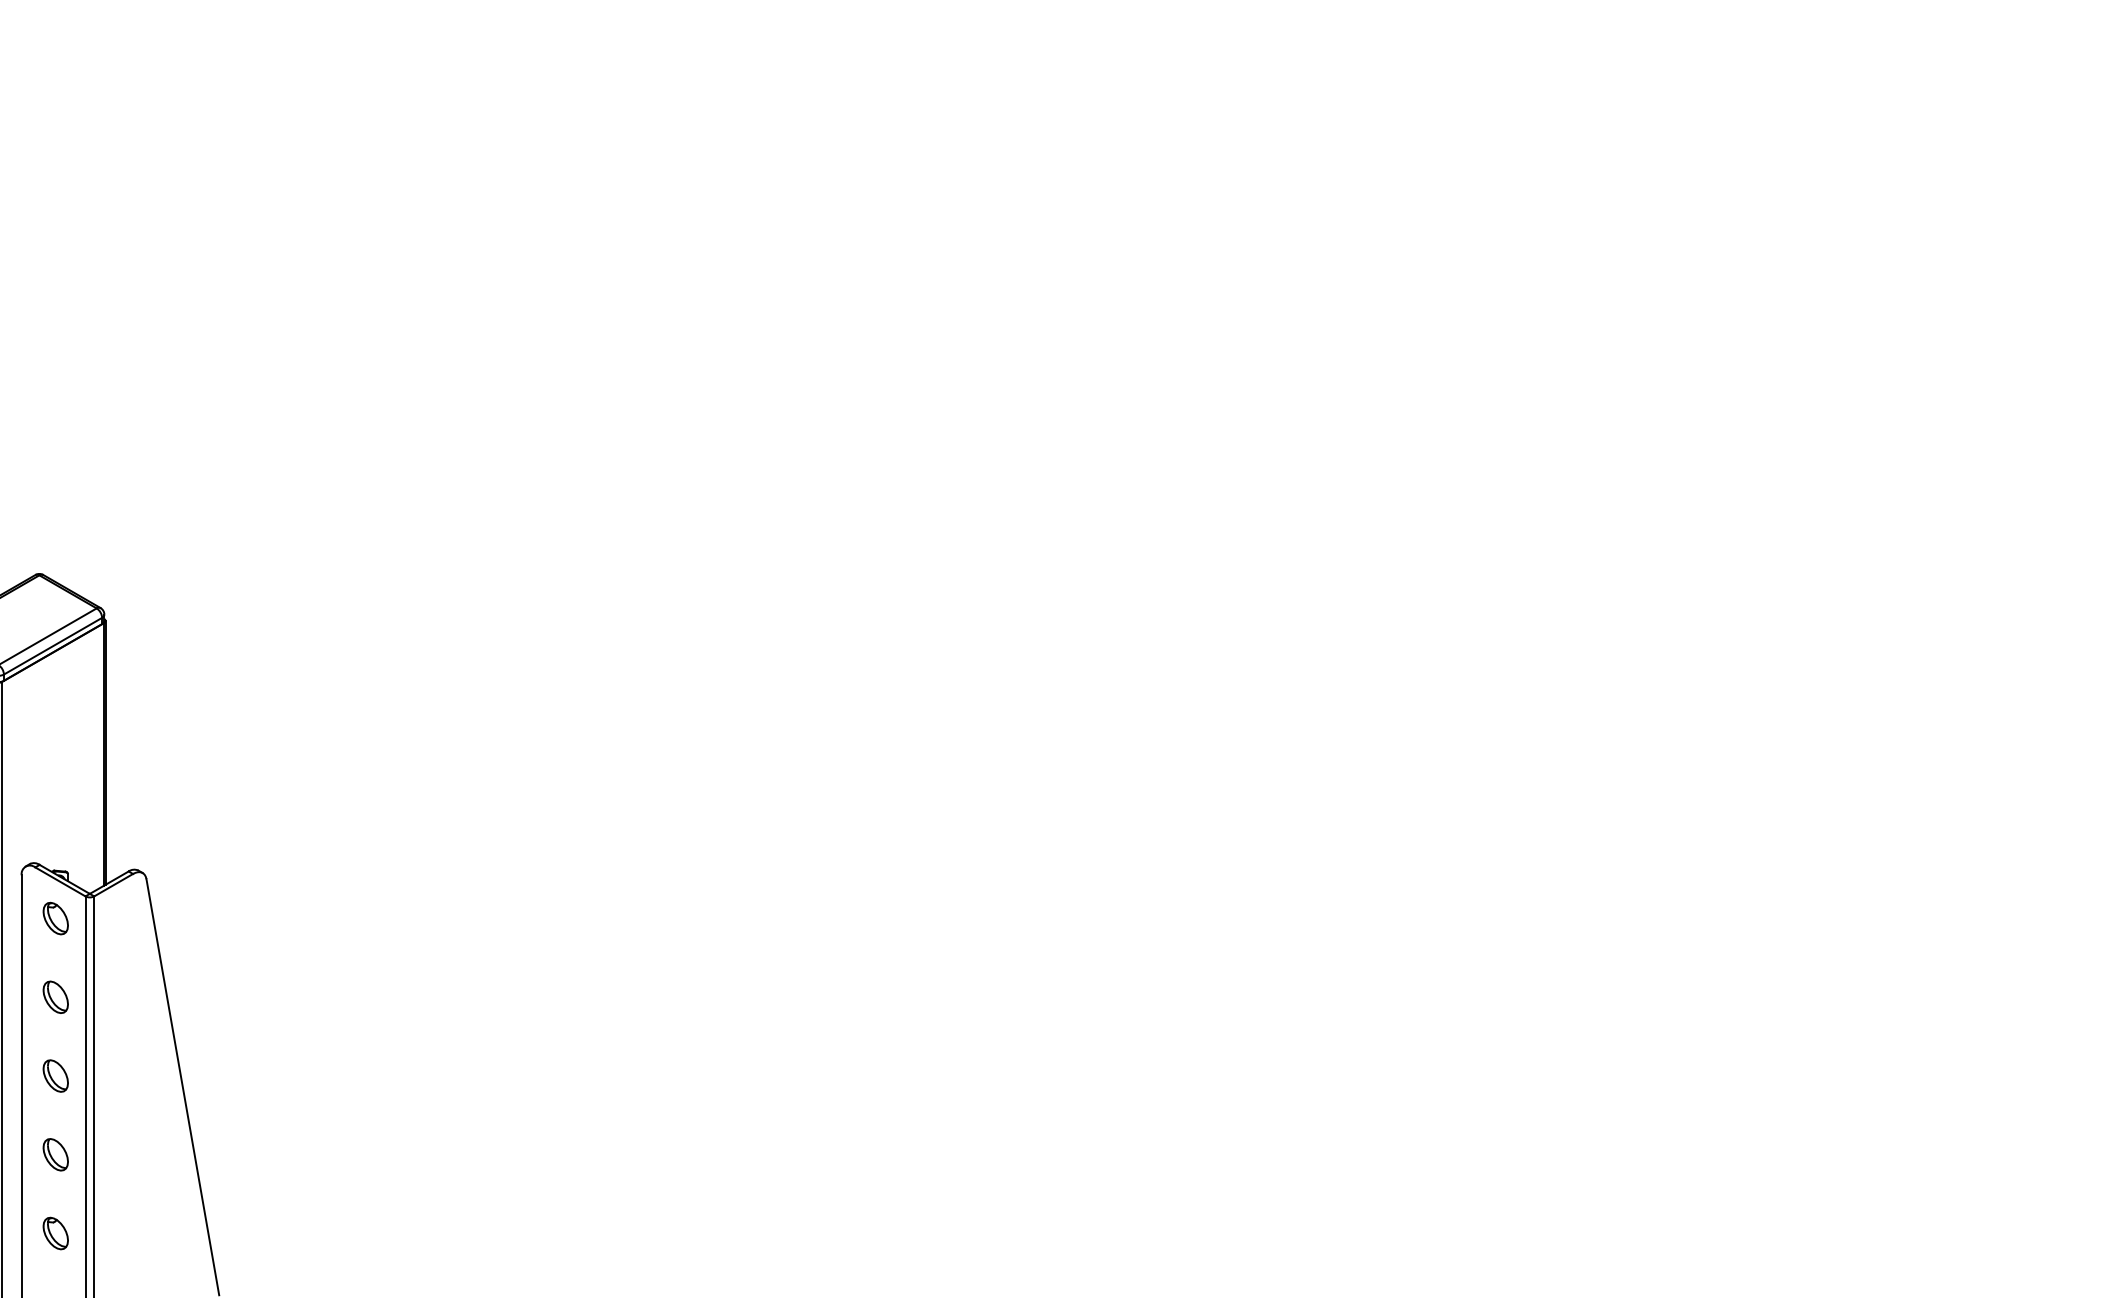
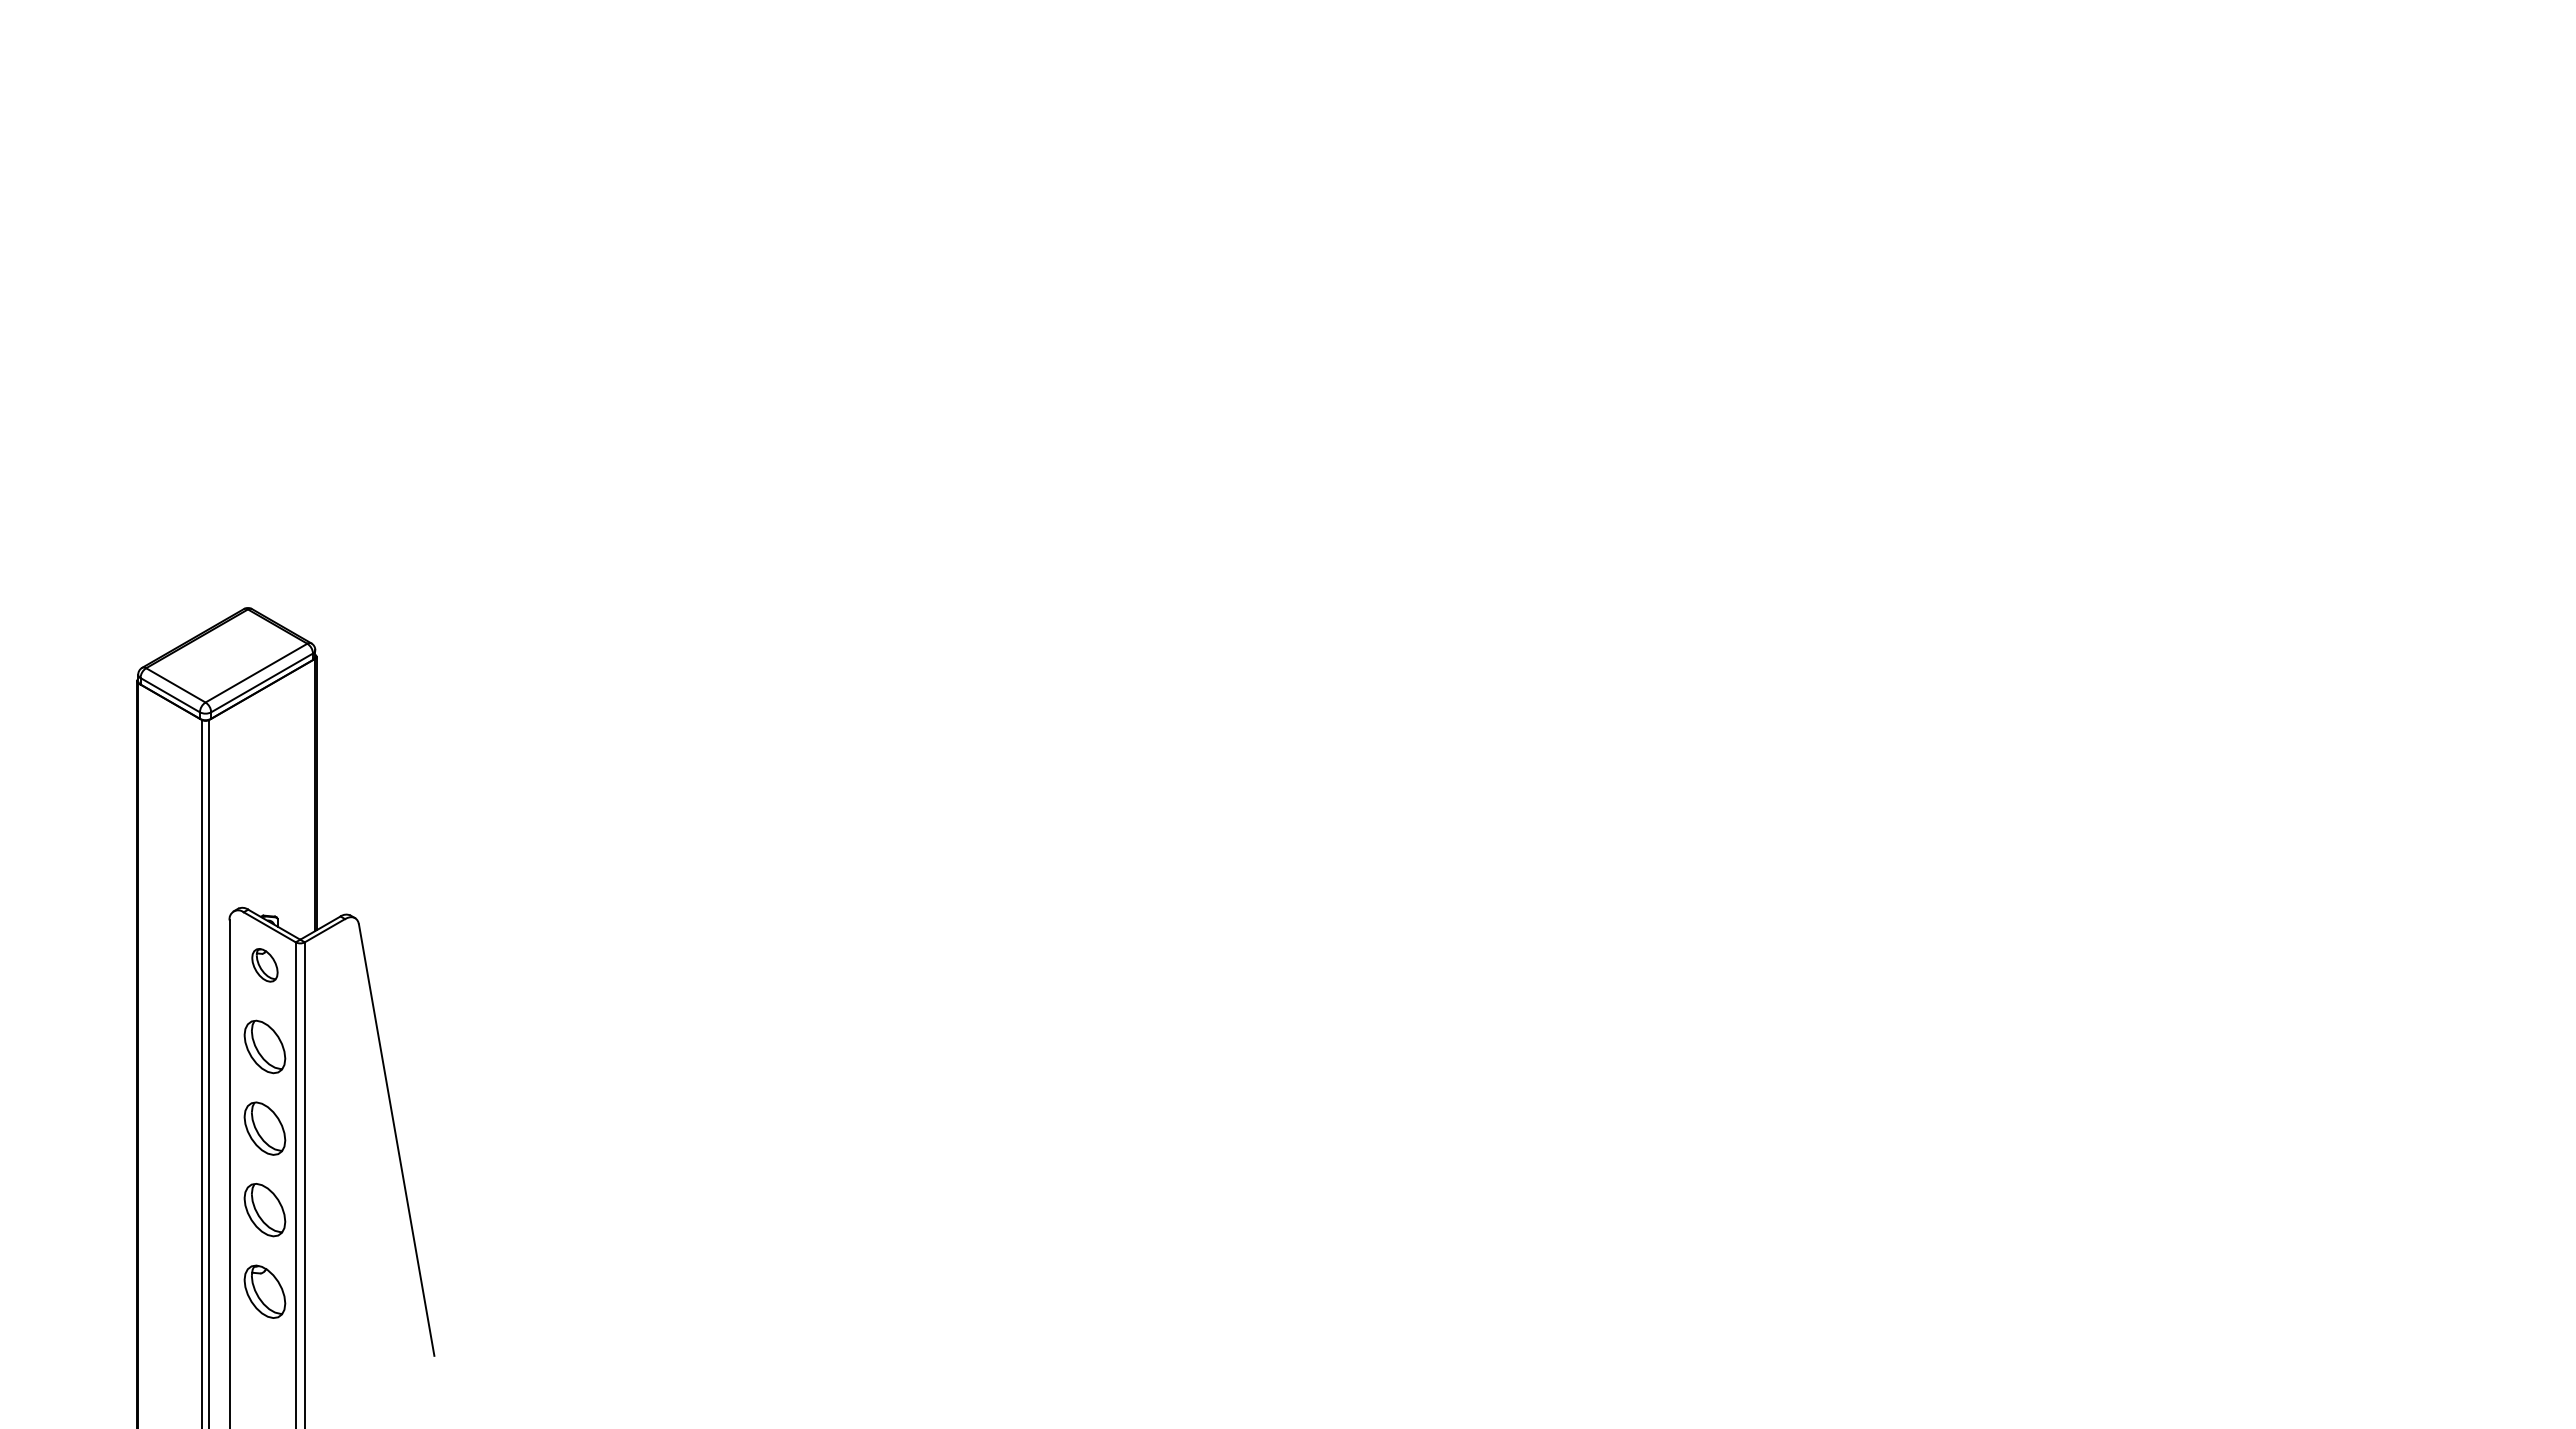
part: (55, 996) -> (264, 1046), size x1.6
part: (55, 1075) -> (264, 1128), size x1.6
part: (55, 1155) -> (264, 1210), size x1.6
part: (55, 1233) -> (264, 1291), size x1.6

